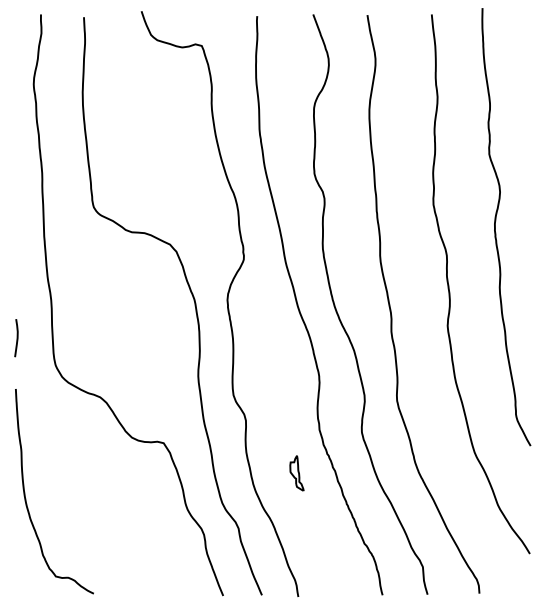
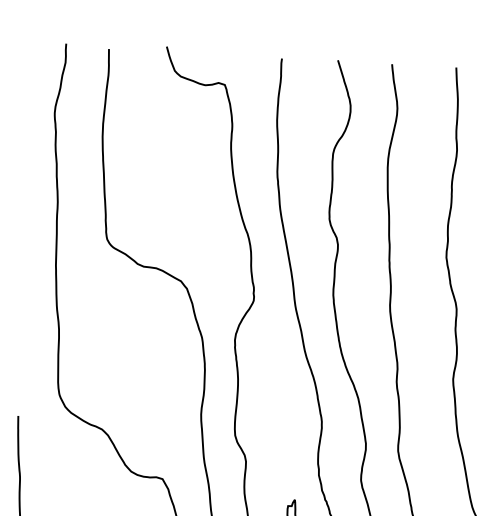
curve: (16, 338) -> (22, 365), removed

